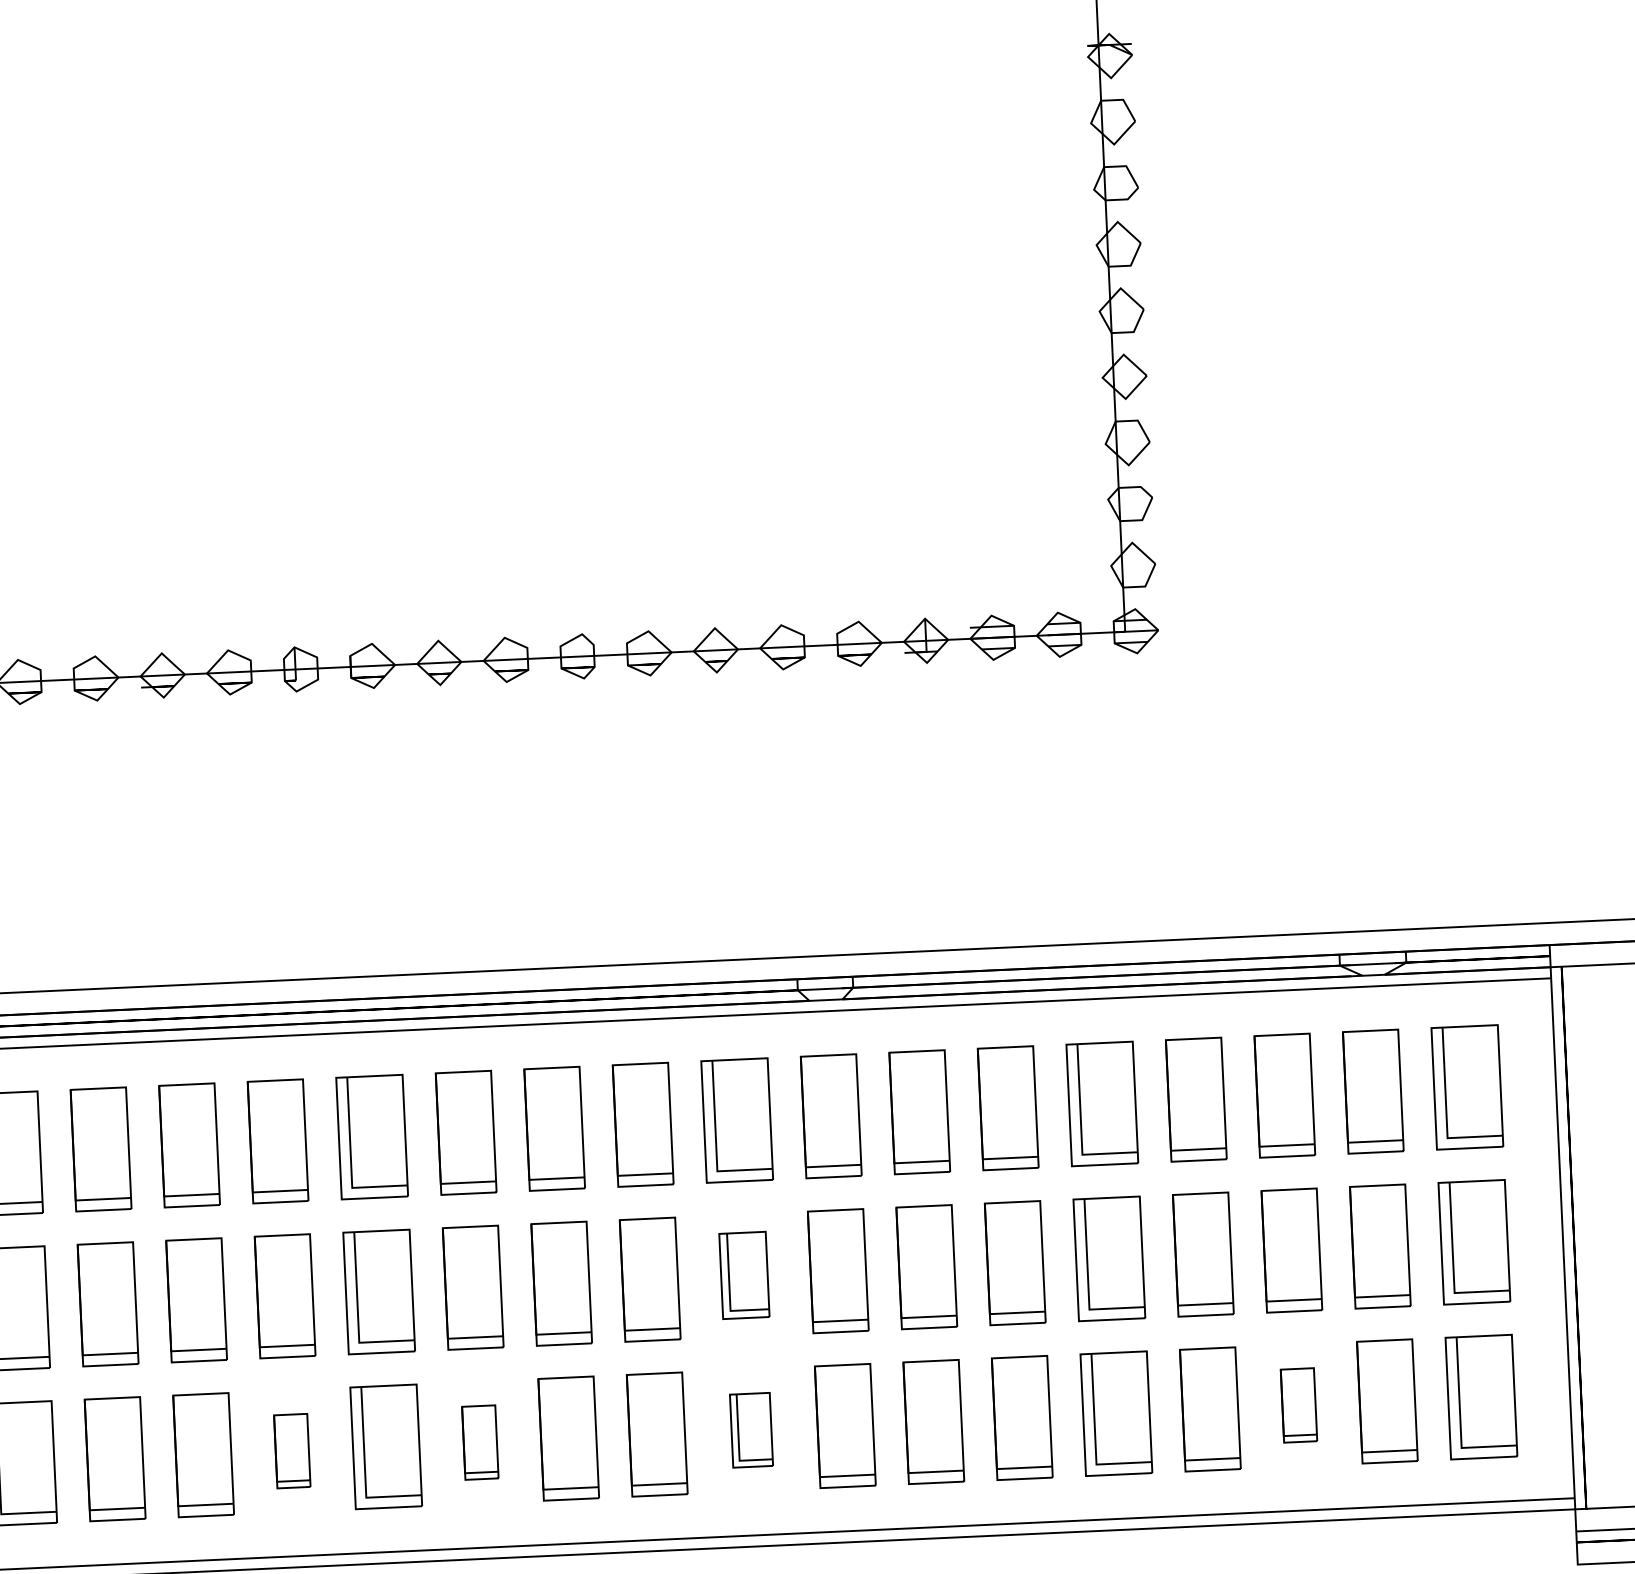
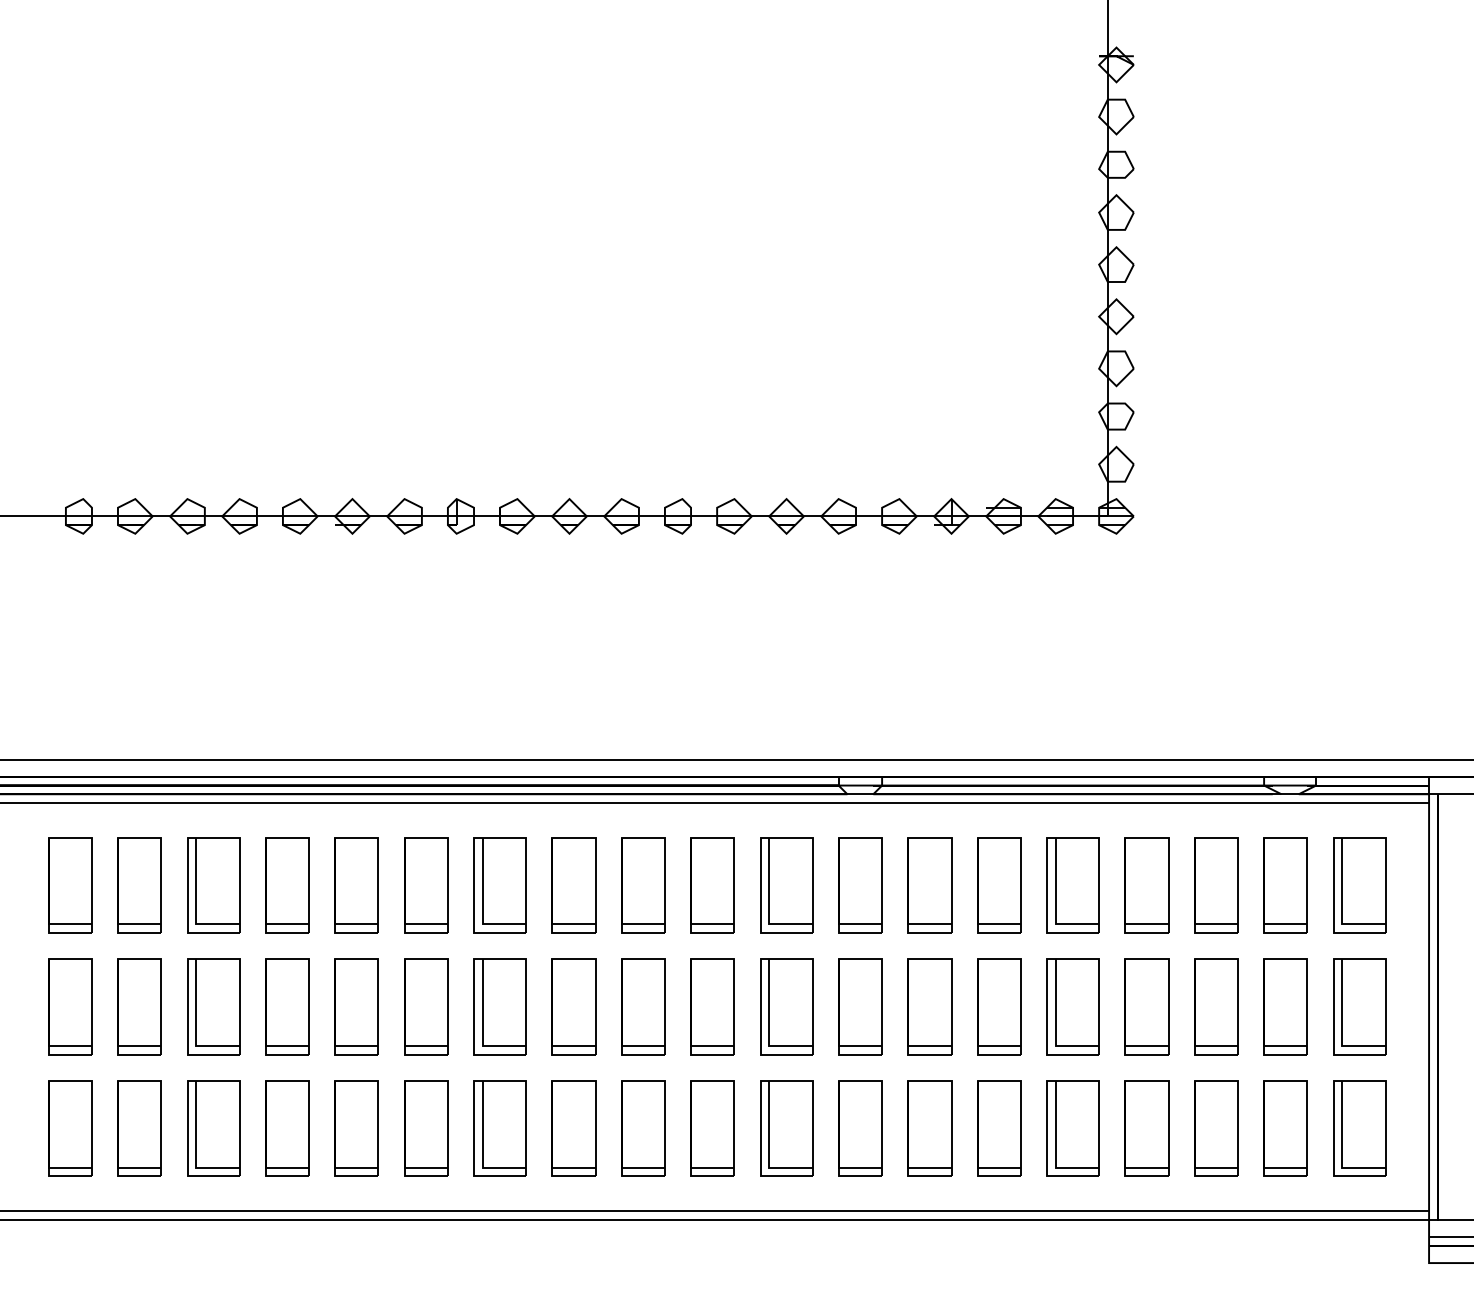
part: (744, 1274) -> (786, 1006), size x1.43
part: (1299, 1405) -> (1216, 1128), size x1.67
part: (751, 1430) -> (786, 1128), size x1.67
part: (479, 1442) -> (573, 1128), size x1.67
part: (292, 1451) -> (426, 1128), size x1.67

